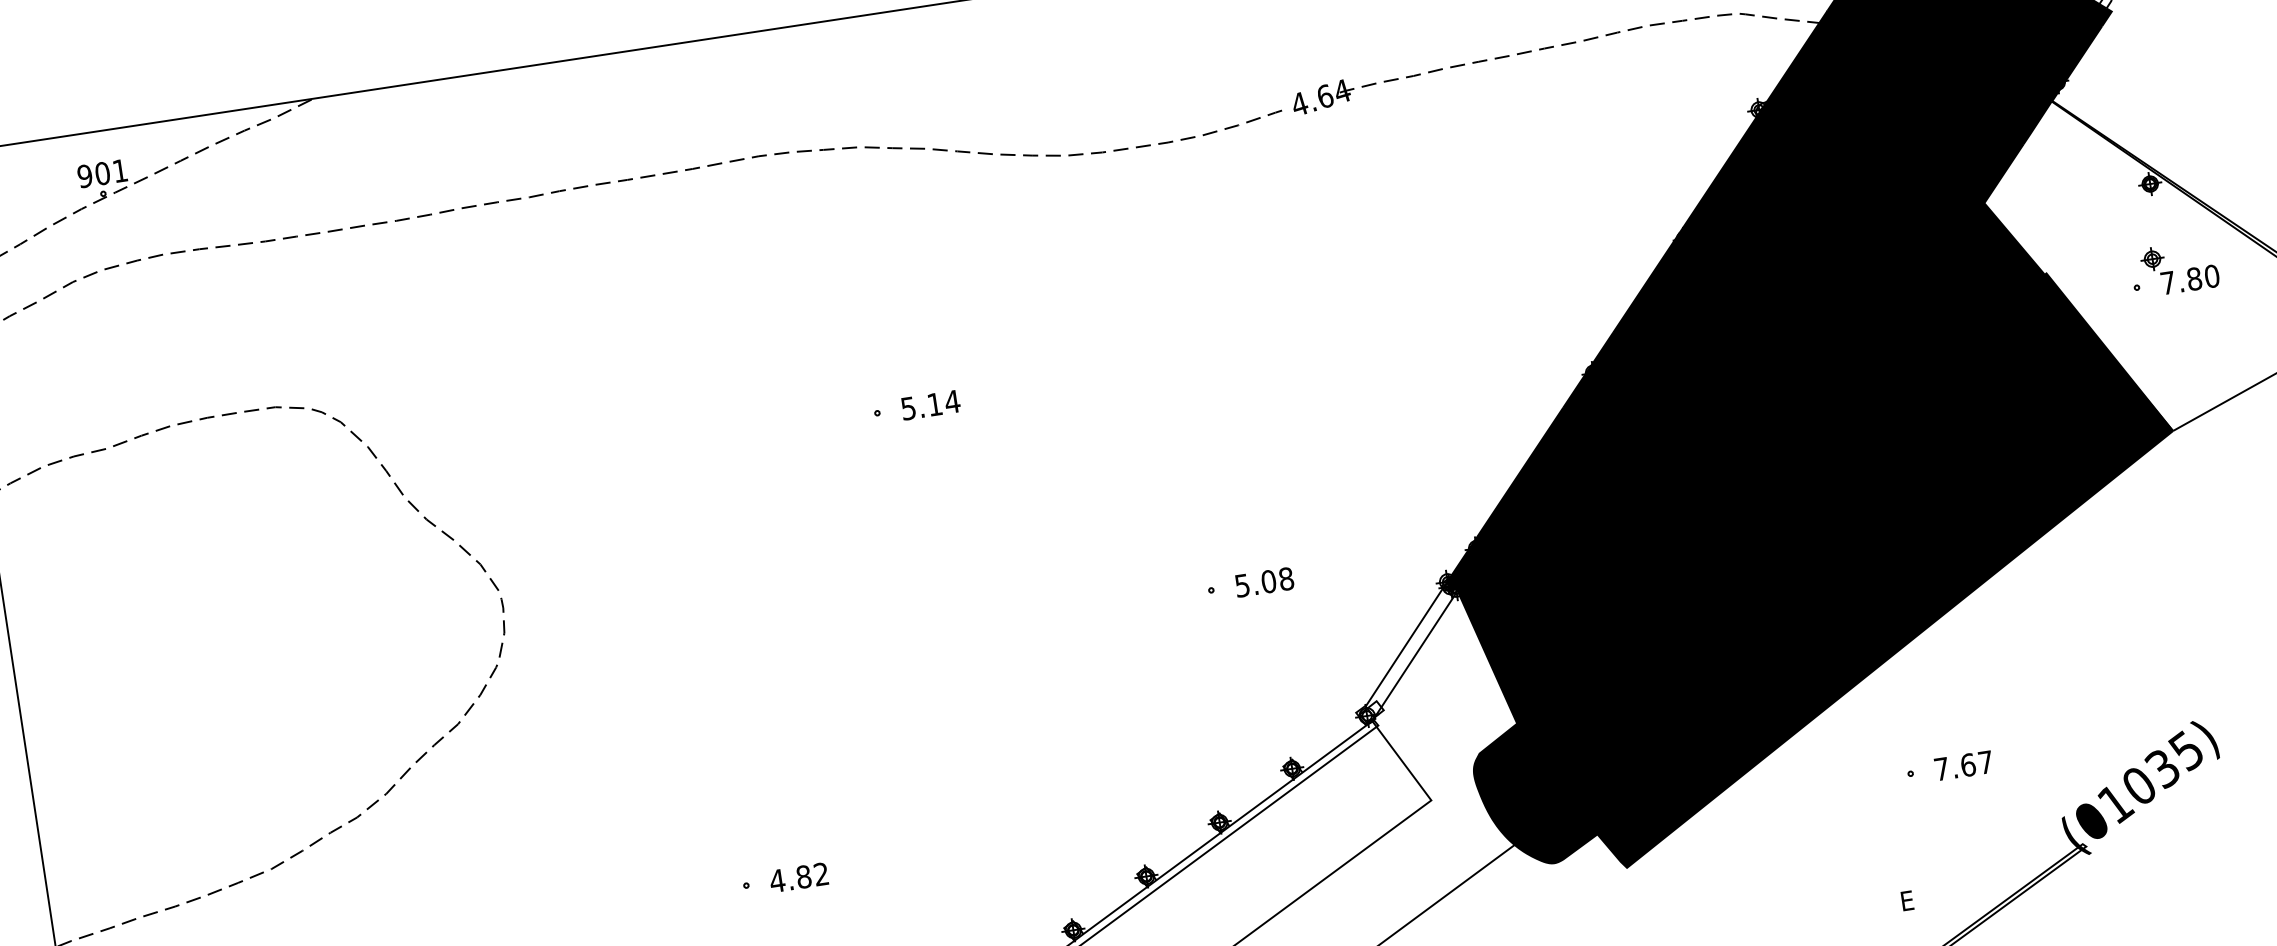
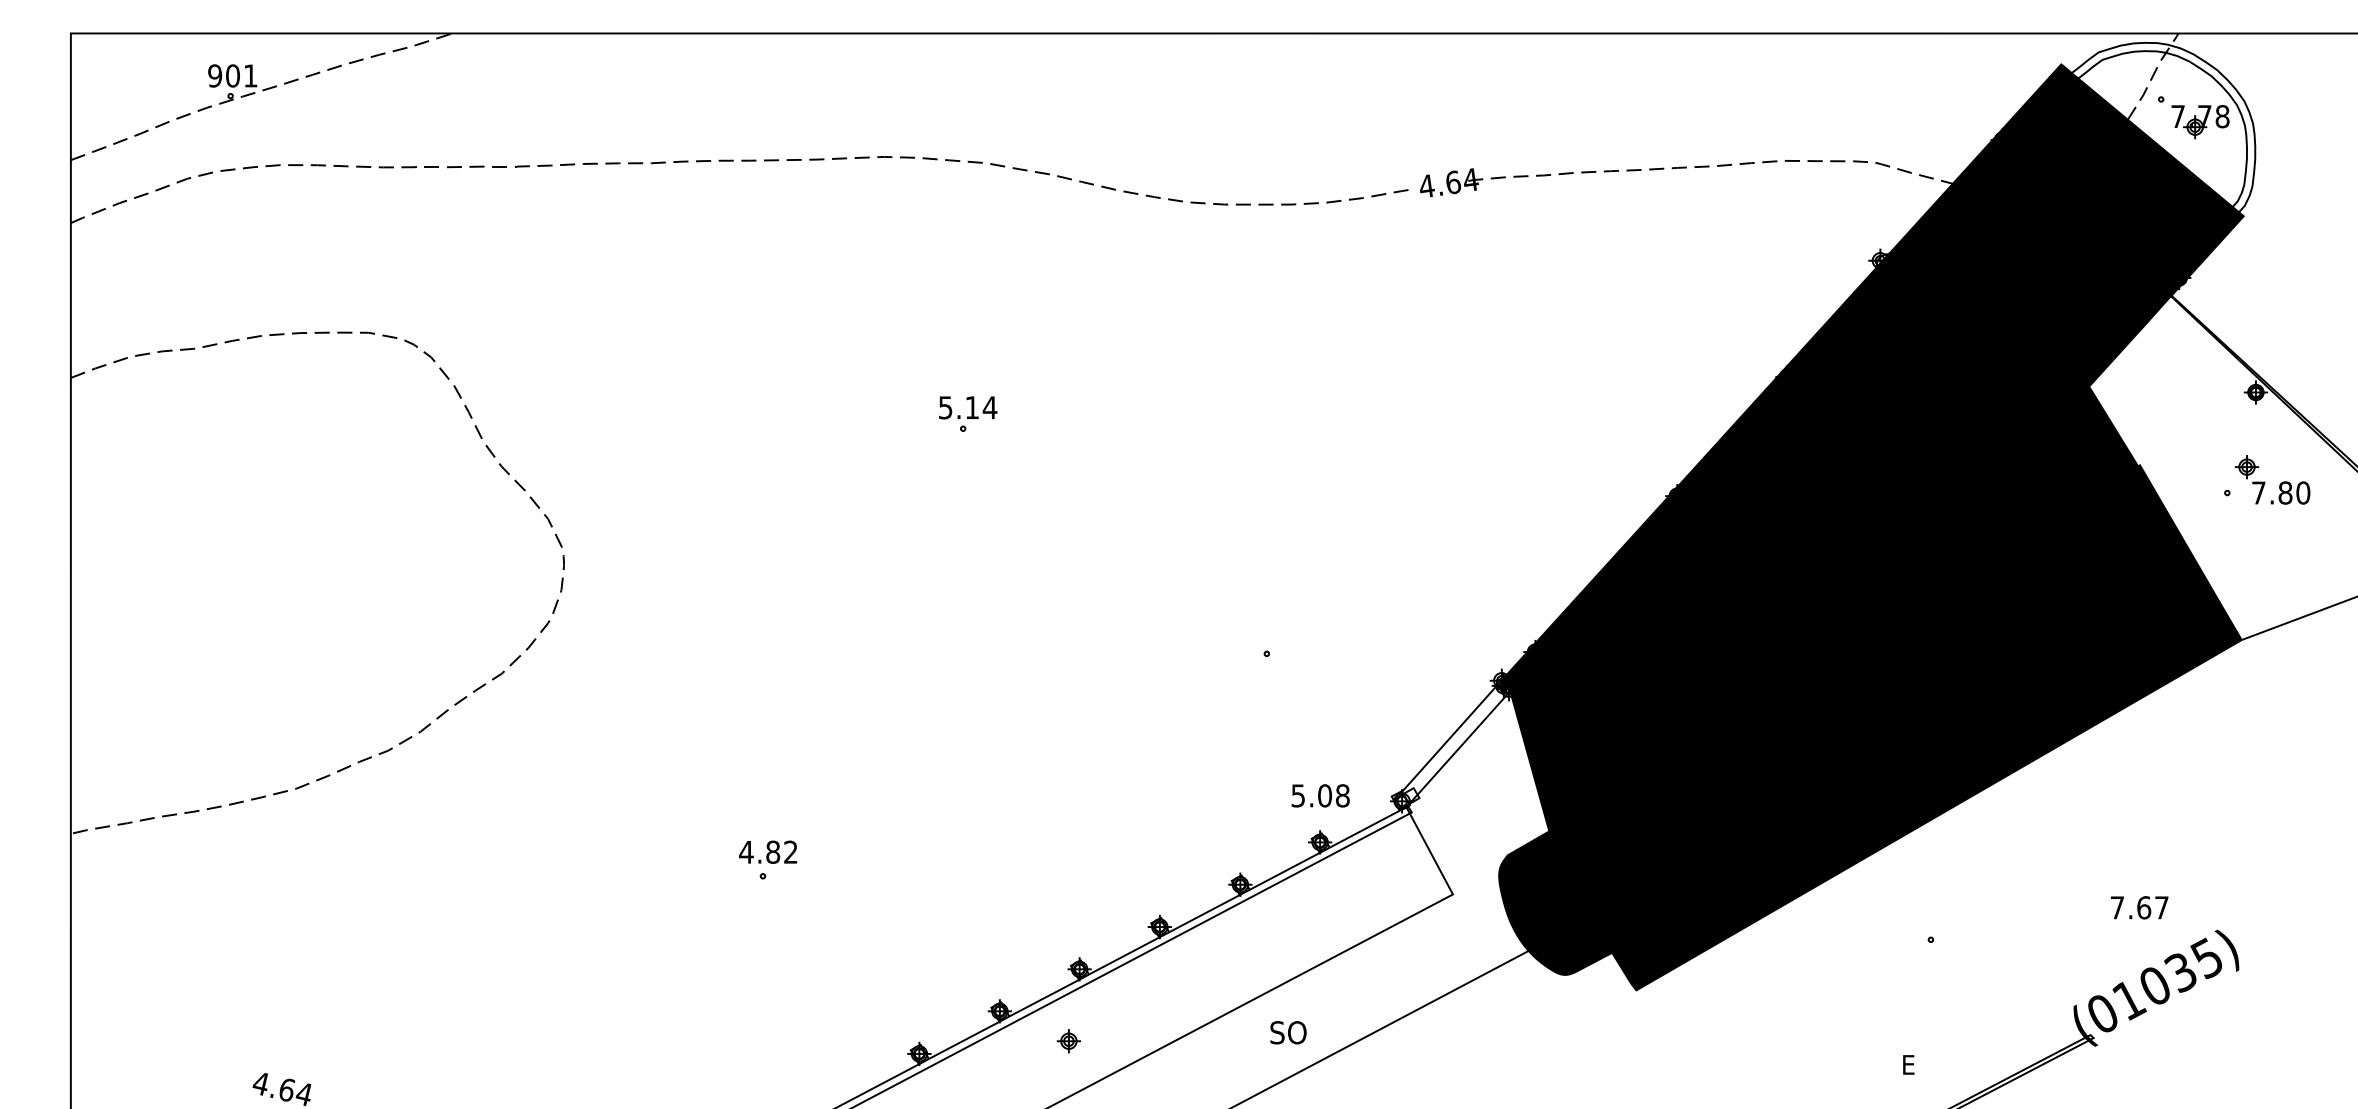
text: (931, 404) -> (968, 407), moved
text: (1264, 582) -> (1320, 795), moved
text: (1963, 765) -> (2139, 907), moved
text: (799, 876) -> (768, 851), moved

